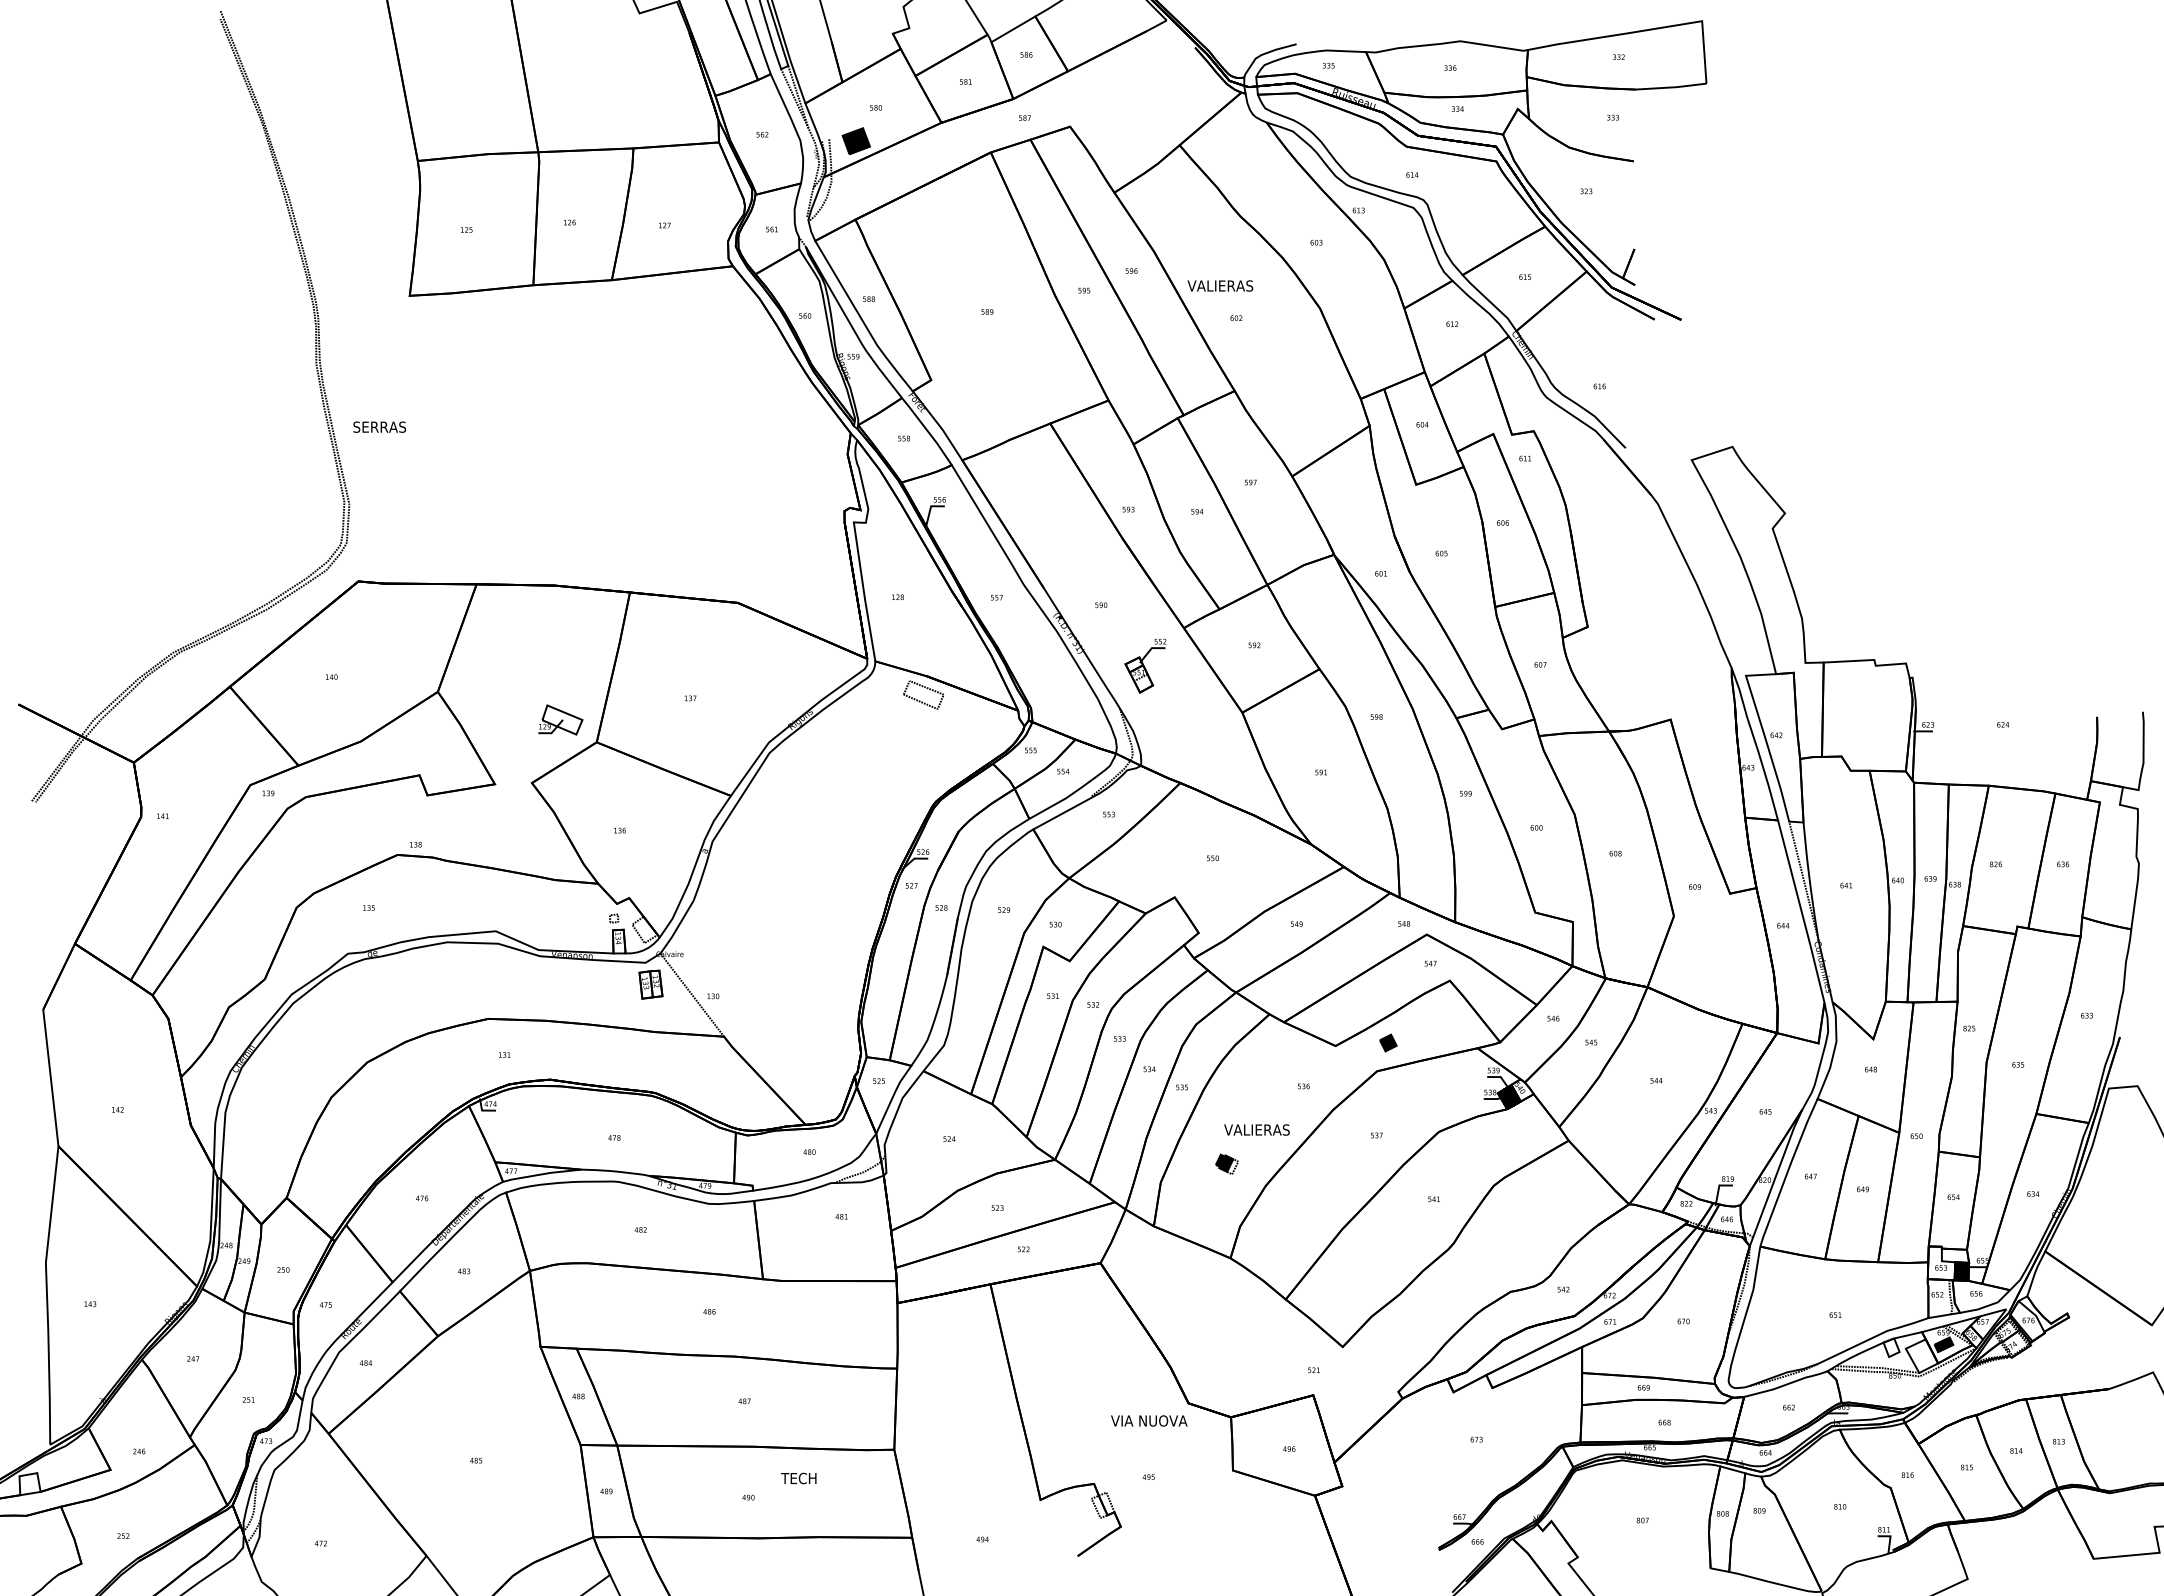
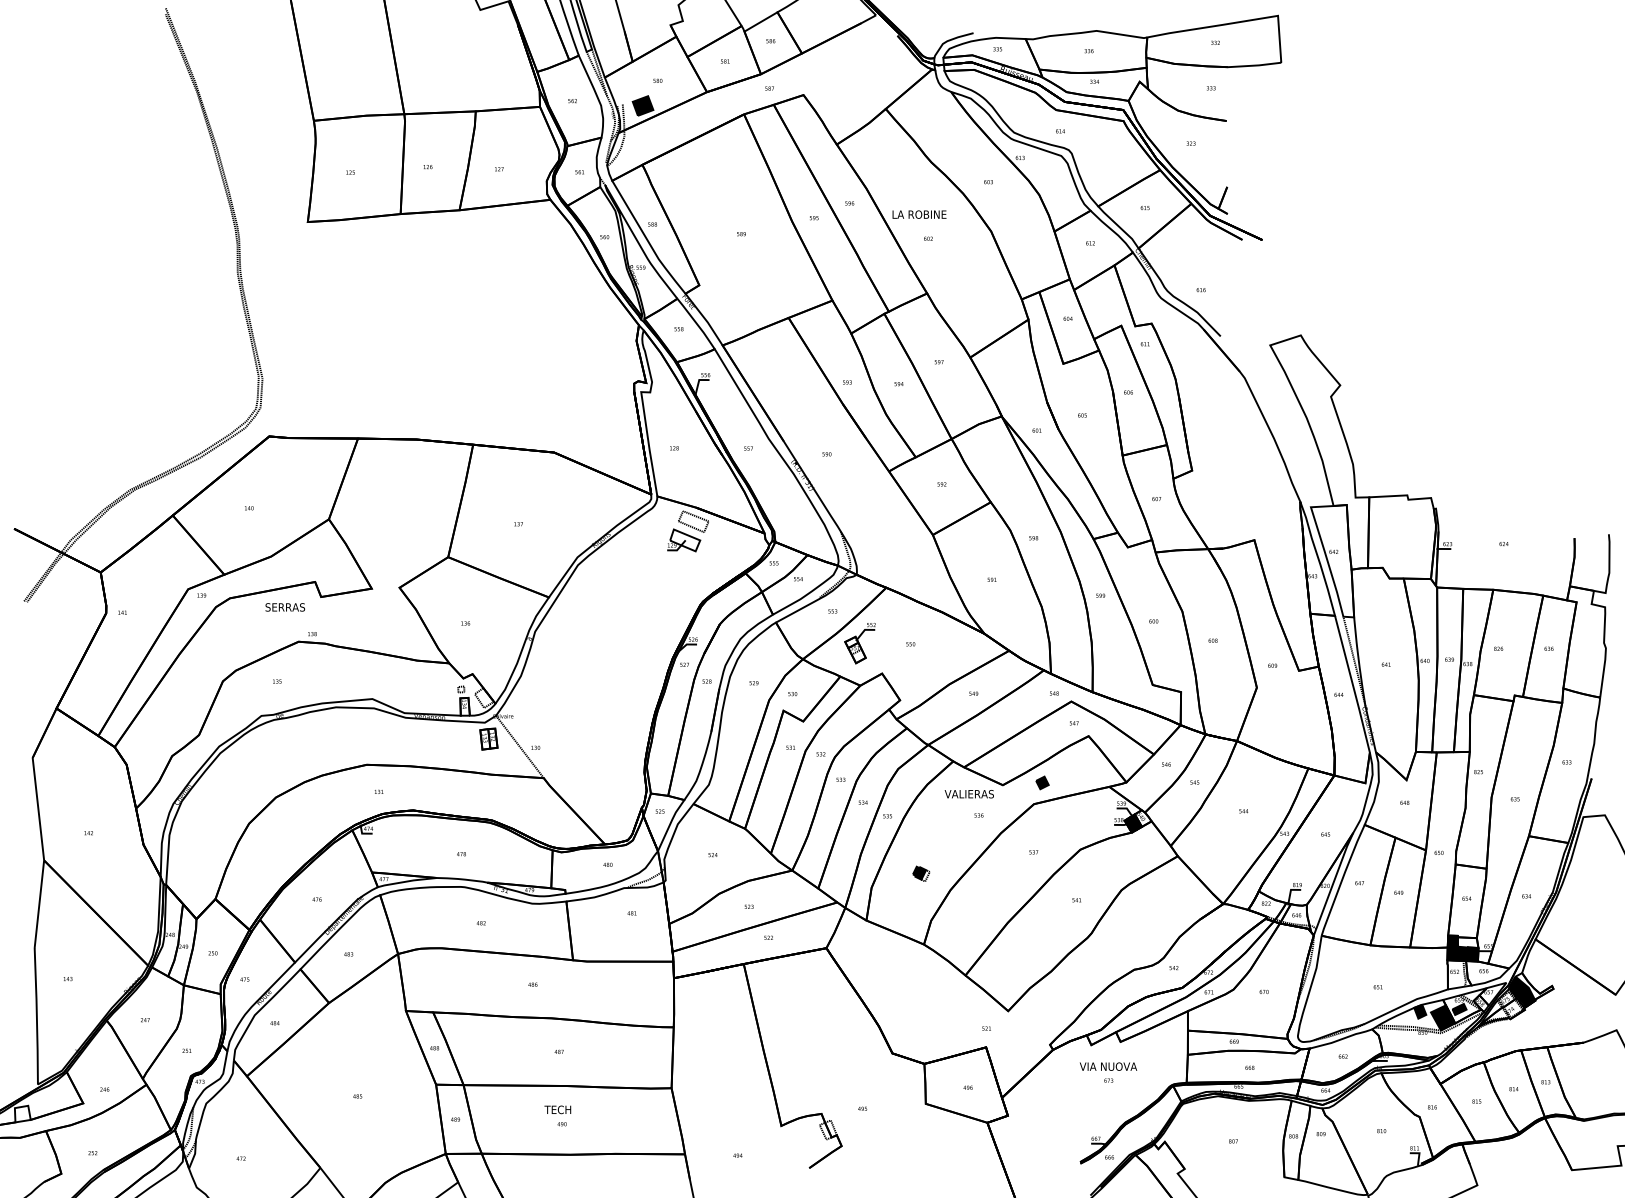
text: (1223, 285) -> (918, 214), VALIERAS -> LA ROBINE
text: (379, 426) -> (285, 606), moved
part: (1145, 665) -> (860, 642), moved
part: (560, 719) -> (683, 540), moved
text: (1256, 1129) -> (969, 793), moved
fill: (1941, 1263) -> (1457, 948), added
fill: (2027, 1321) -> (1522, 991), added
fill: (1891, 1347) -> (1420, 1011), added
fill: (1921, 1355) -> (1442, 1017), added
text: (1149, 1420) -> (1108, 1066), moved
text: (798, 1478) -> (557, 1109), moved

